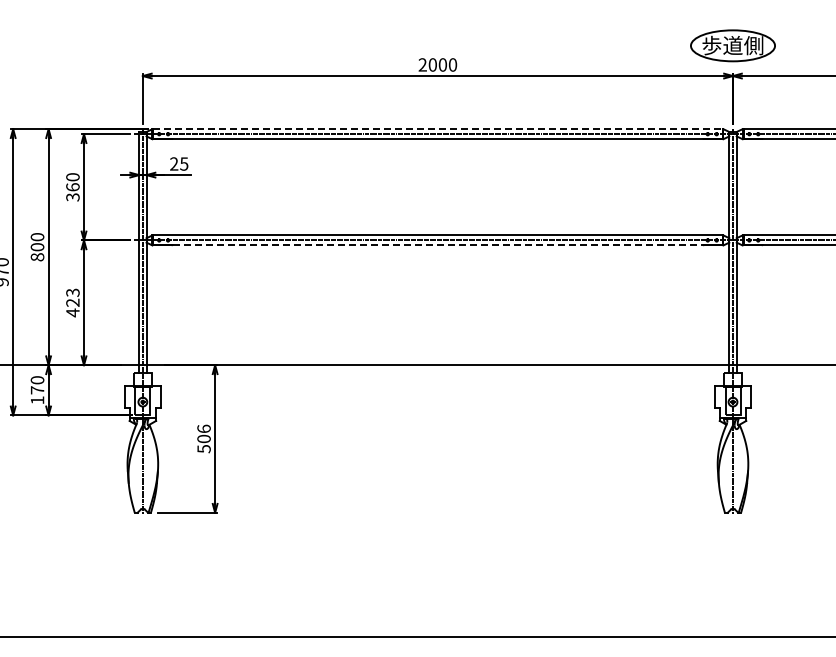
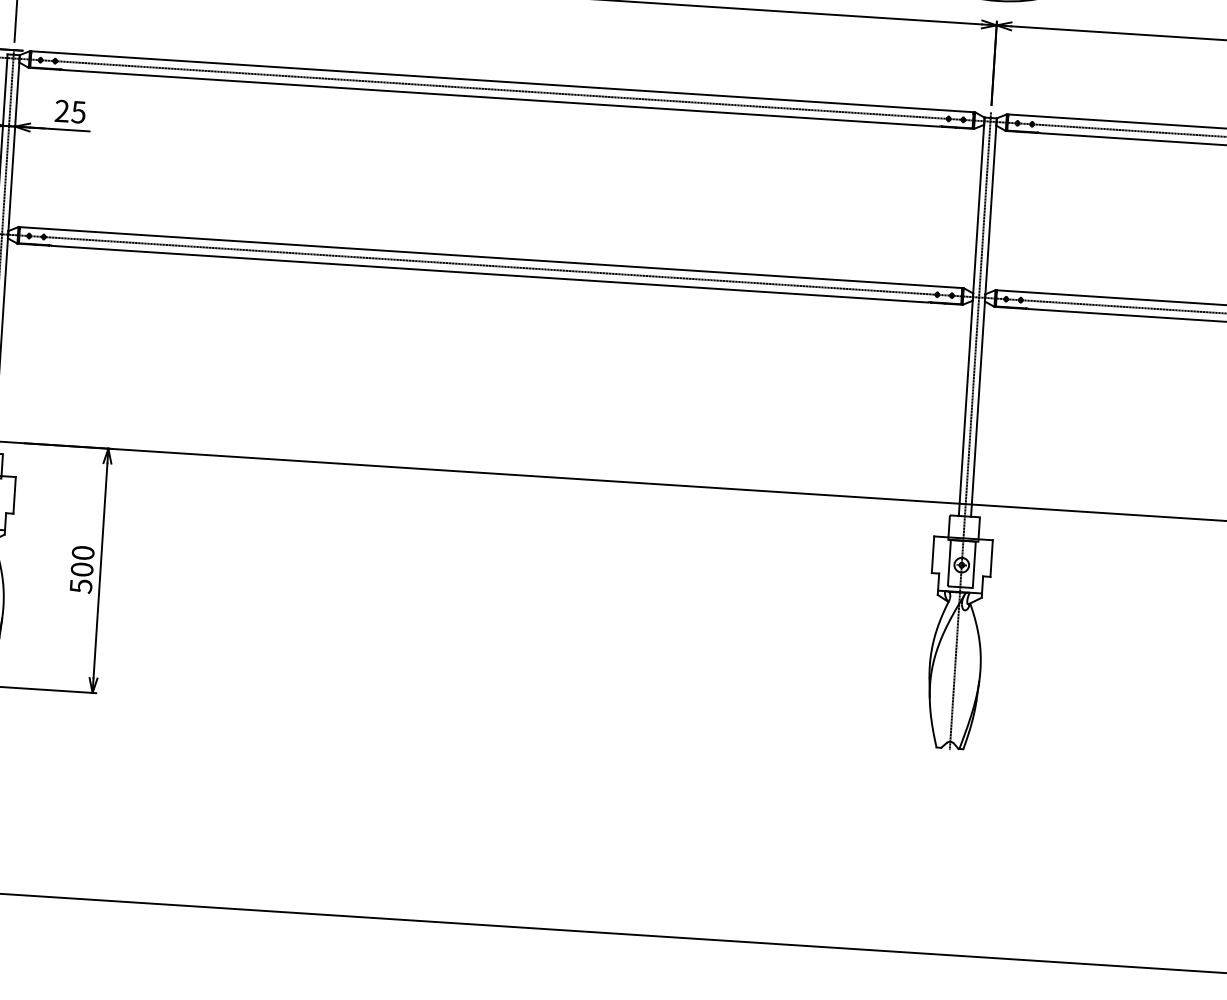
line: (437, 129) -> (501, 82), dashed -> solid
line: (437, 245) -> (489, 274), dashed -> solid
text: (203, 428) -> (82, 552), 506 -> 500

